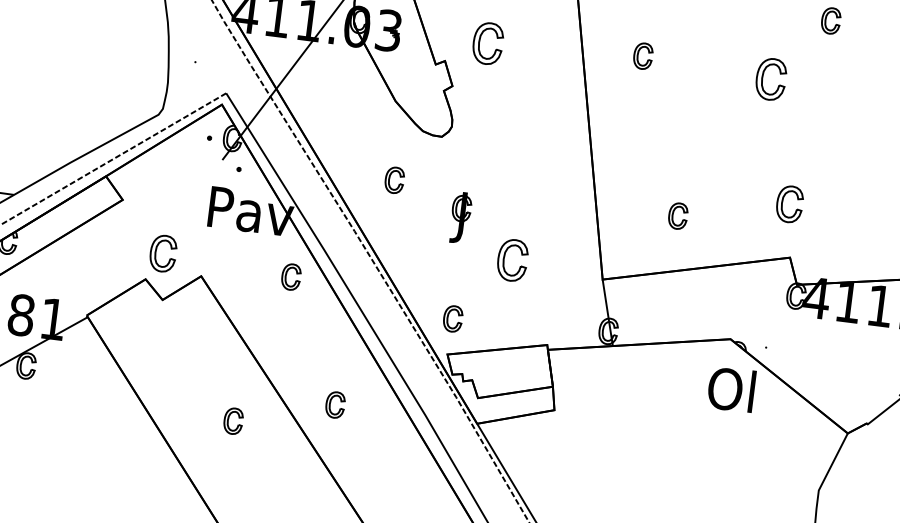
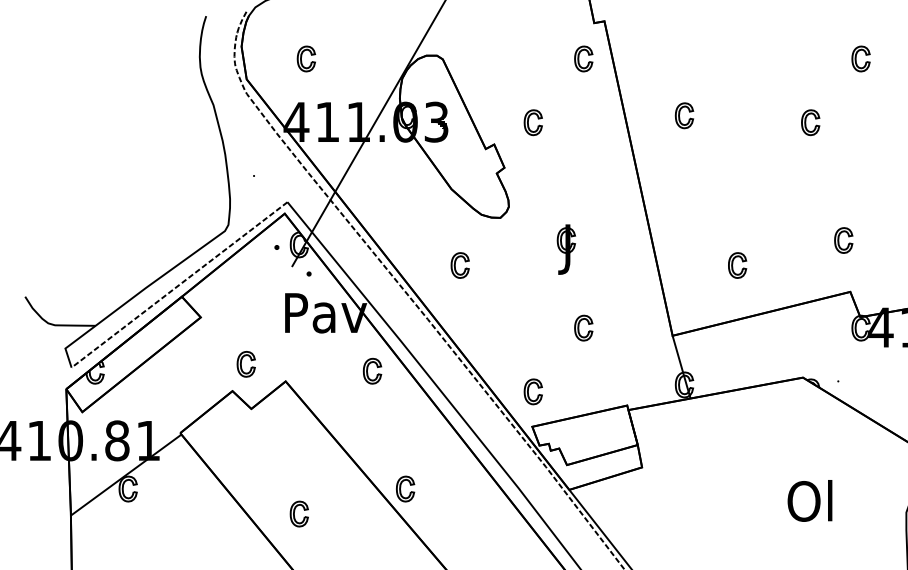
part: (486, 43) -> (532, 122), size x0.62
part: (771, 79) -> (810, 122), size x0.62
part: (789, 204) -> (843, 240), size x0.71
part: (459, 217) -> (565, 249), moved
part: (162, 253) -> (245, 364), size x0.71
part: (512, 259) -> (583, 327), size x0.62
text: (731, 388) -> (809, 500), moved
part: (335, 404) -> (405, 488), moved
part: (232, 420) -> (298, 513), moved

